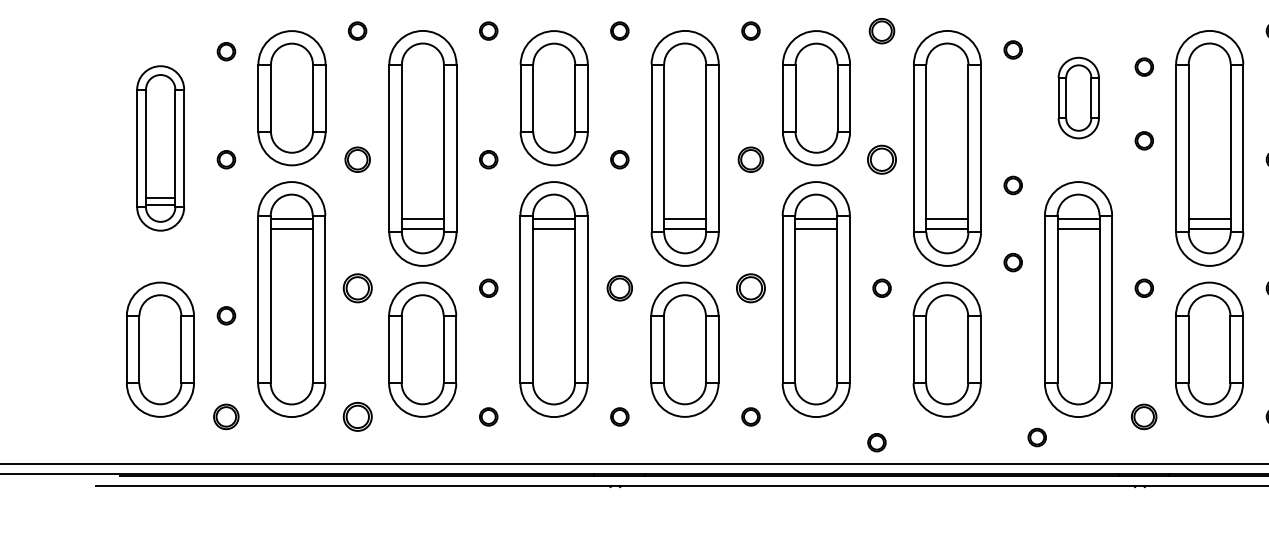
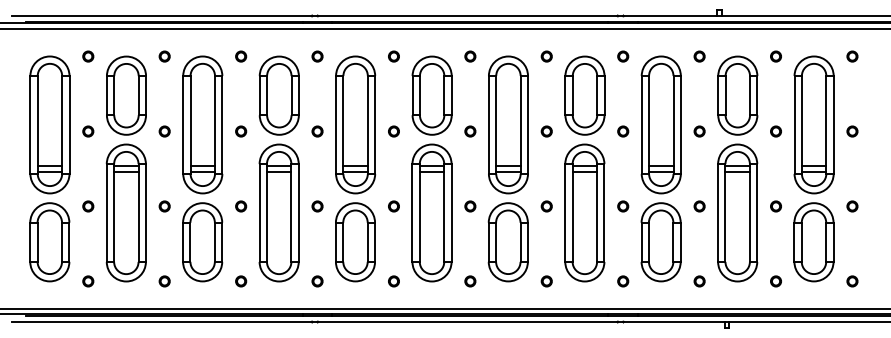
part: (882, 30) -> (470, 56), size x0.71
part: (1012, 49) -> (546, 56), moved
part: (226, 51) -> (88, 56), moved
part: (1144, 66) -> (623, 56), moved
part: (1077, 97) -> (584, 95), size x1.67
part: (1144, 140) -> (623, 131), moved
part: (159, 147) -> (49, 124), size x1.43
part: (357, 159) -> (164, 131), size x0.71
part: (750, 159) -> (393, 131), size x0.71
part: (882, 159) -> (470, 131), size x0.62
part: (1012, 185) -> (546, 131), moved
part: (1012, 262) -> (546, 206), moved
part: (357, 288) -> (164, 206), size x0.62
part: (619, 288) -> (317, 206), size x0.71
part: (750, 288) -> (393, 206), size x0.62
part: (226, 315) -> (88, 206), moved
part: (226, 417) -> (88, 281), size x0.71
part: (357, 417) -> (164, 281), size x0.62
part: (1144, 417) -> (623, 281), size x0.71
part: (1036, 437) -> (546, 281), moved
part: (877, 442) -> (470, 281), moved

